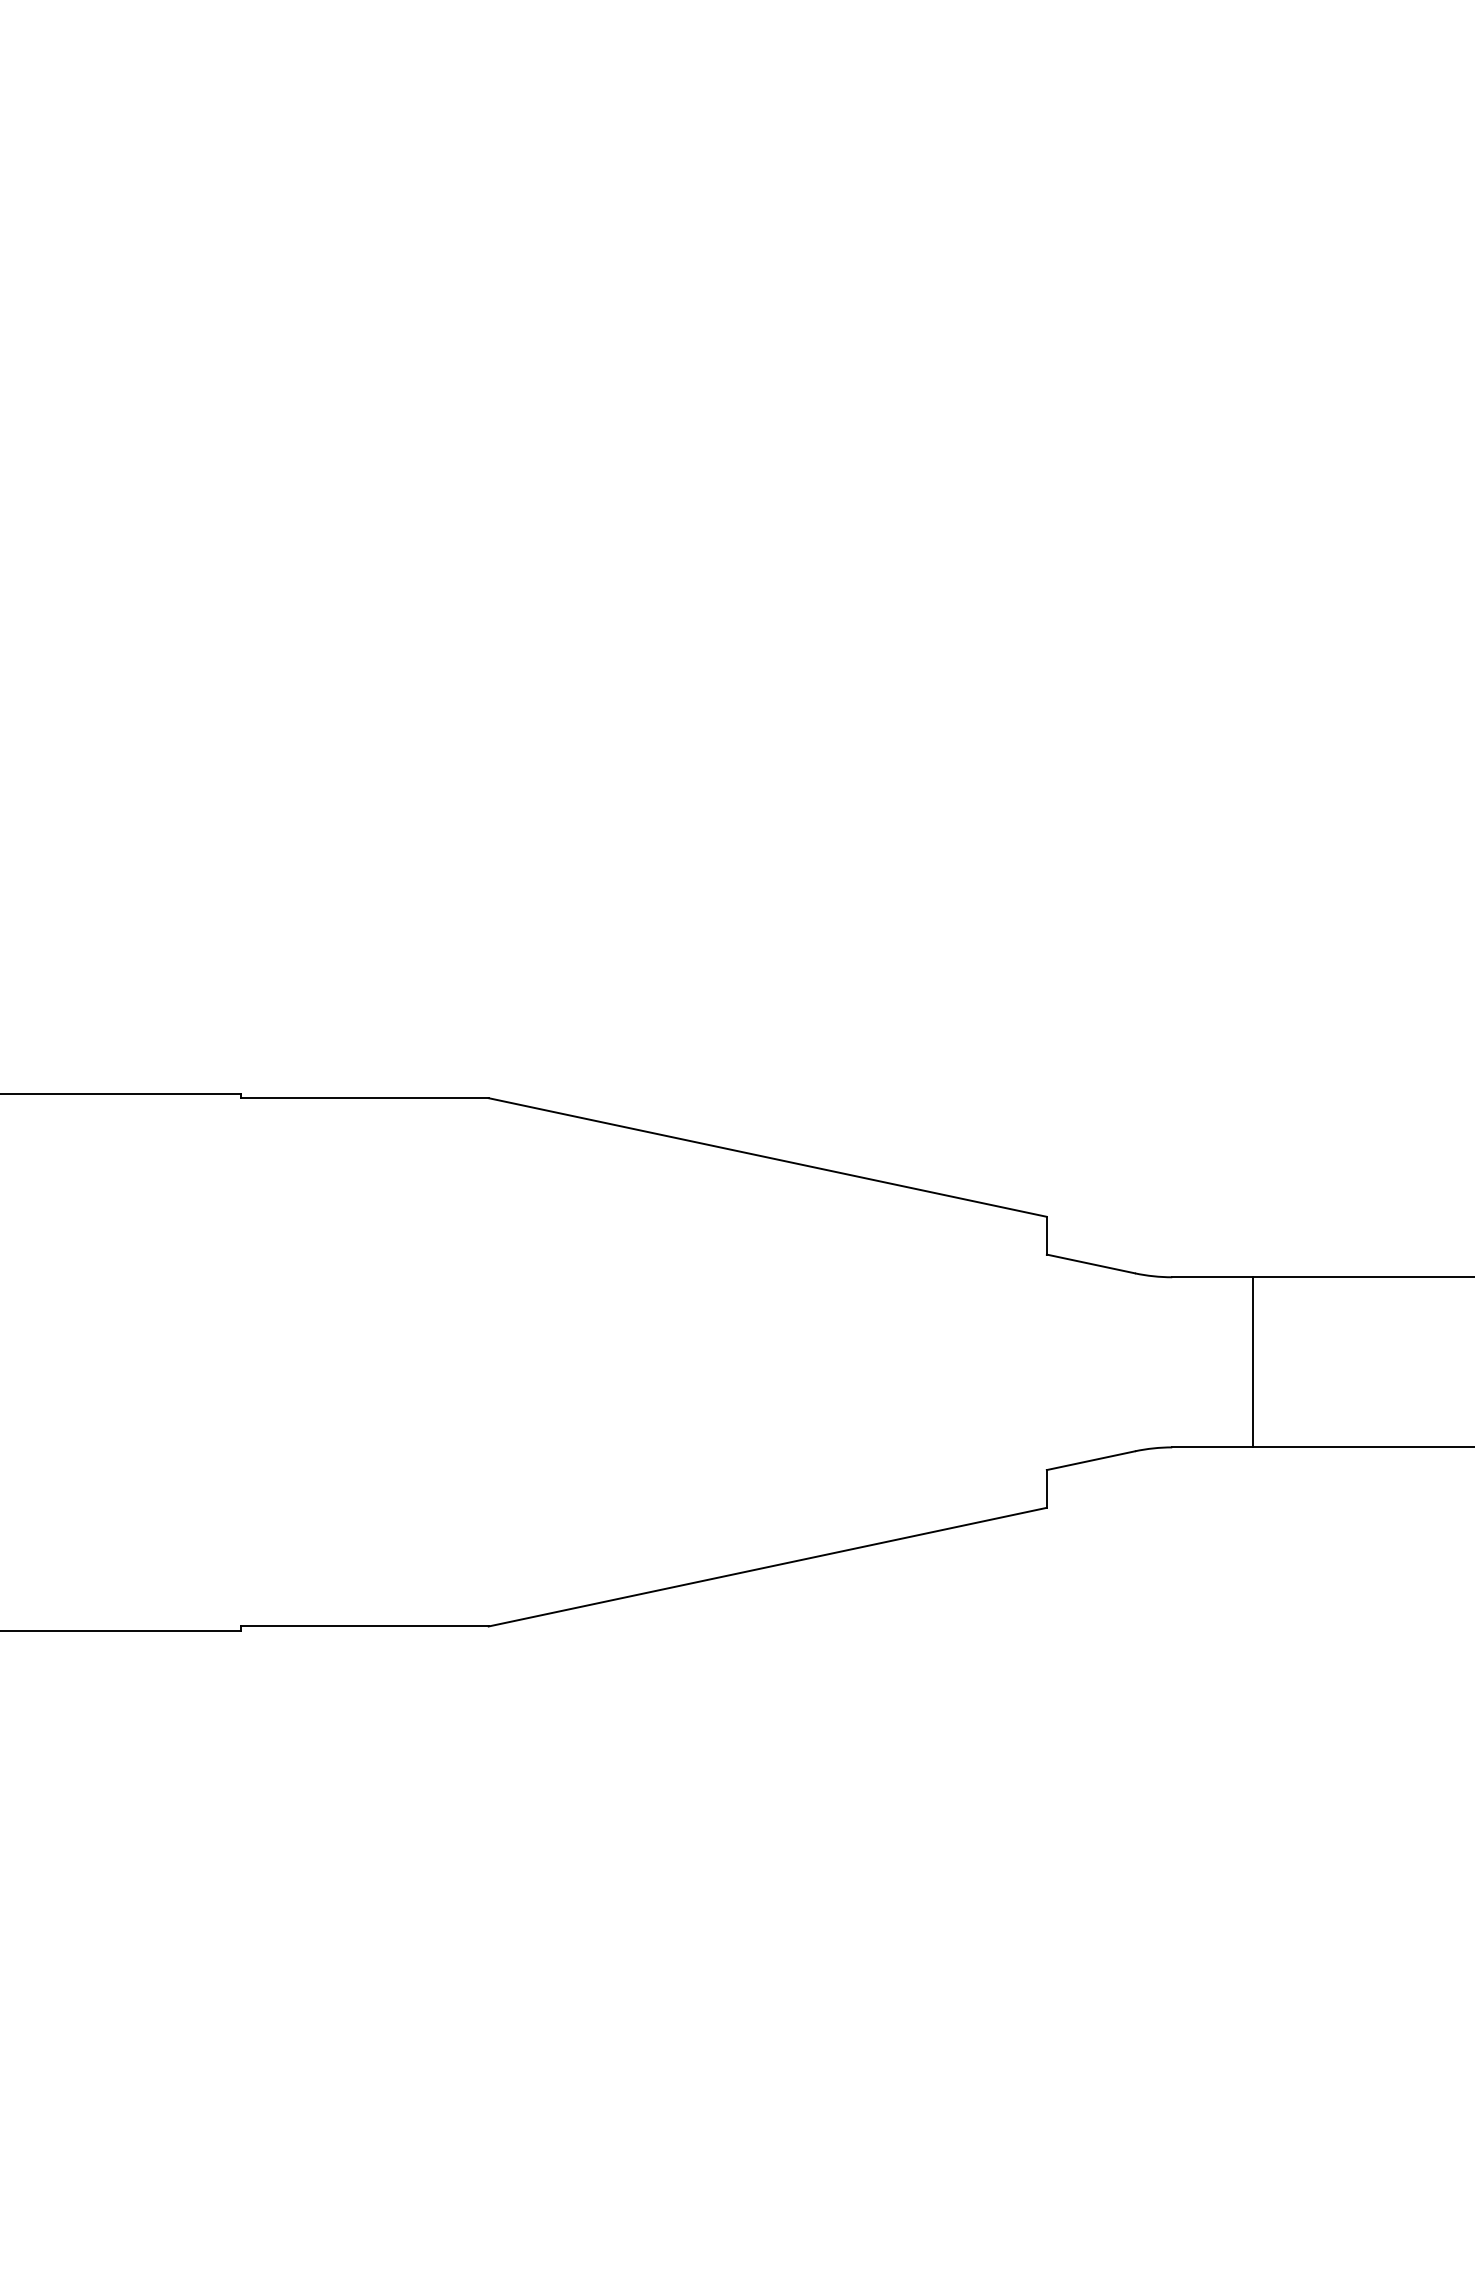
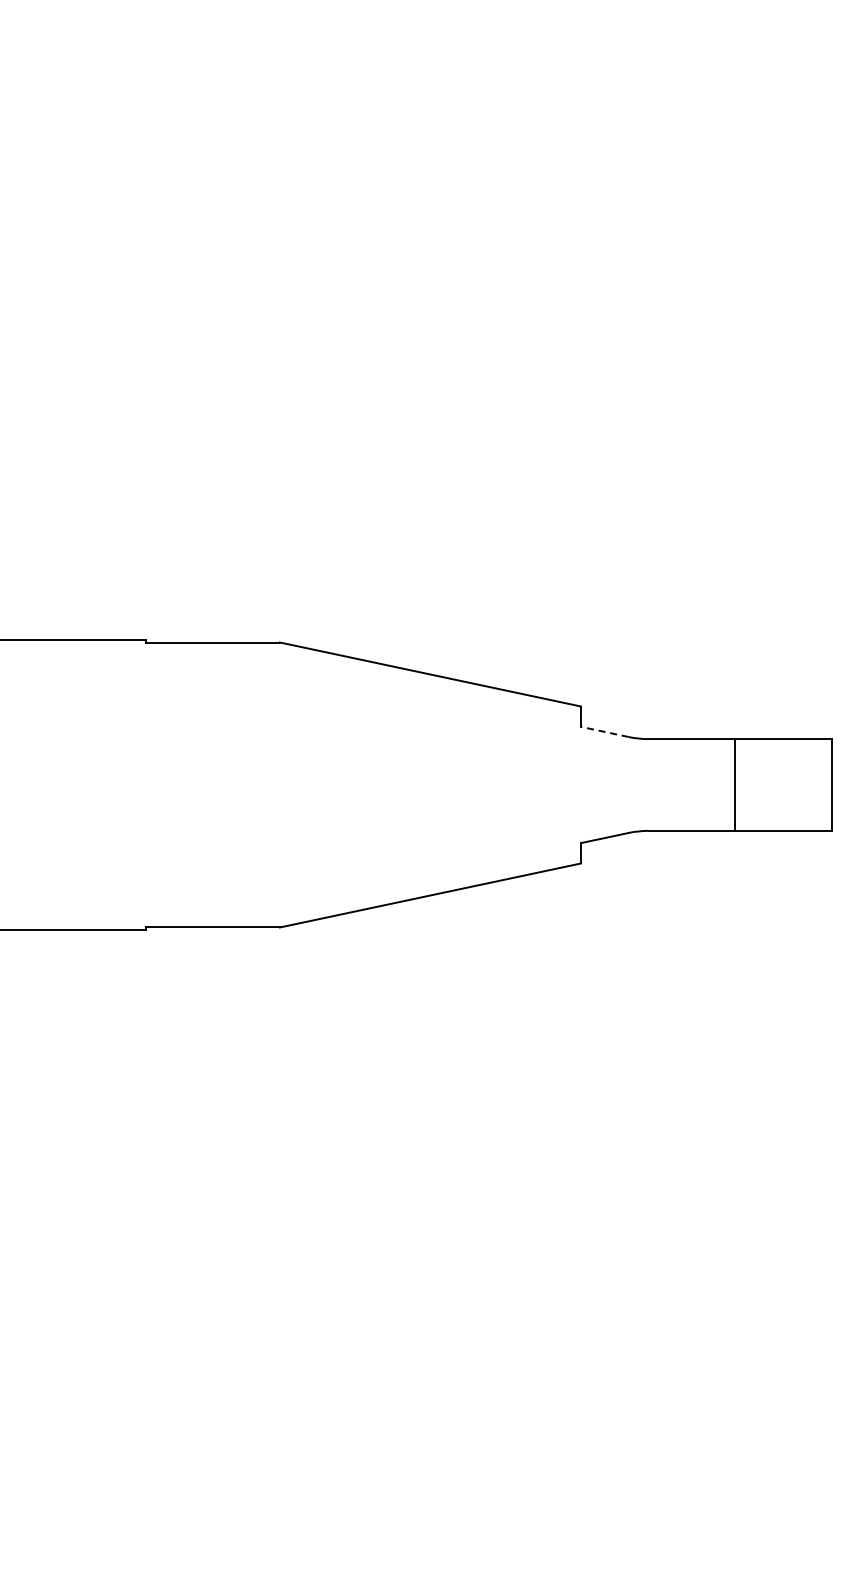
line: (1090, 1263) -> (604, 731), solid -> dashed
line: (1253, 1361) -> (735, 784), moved

